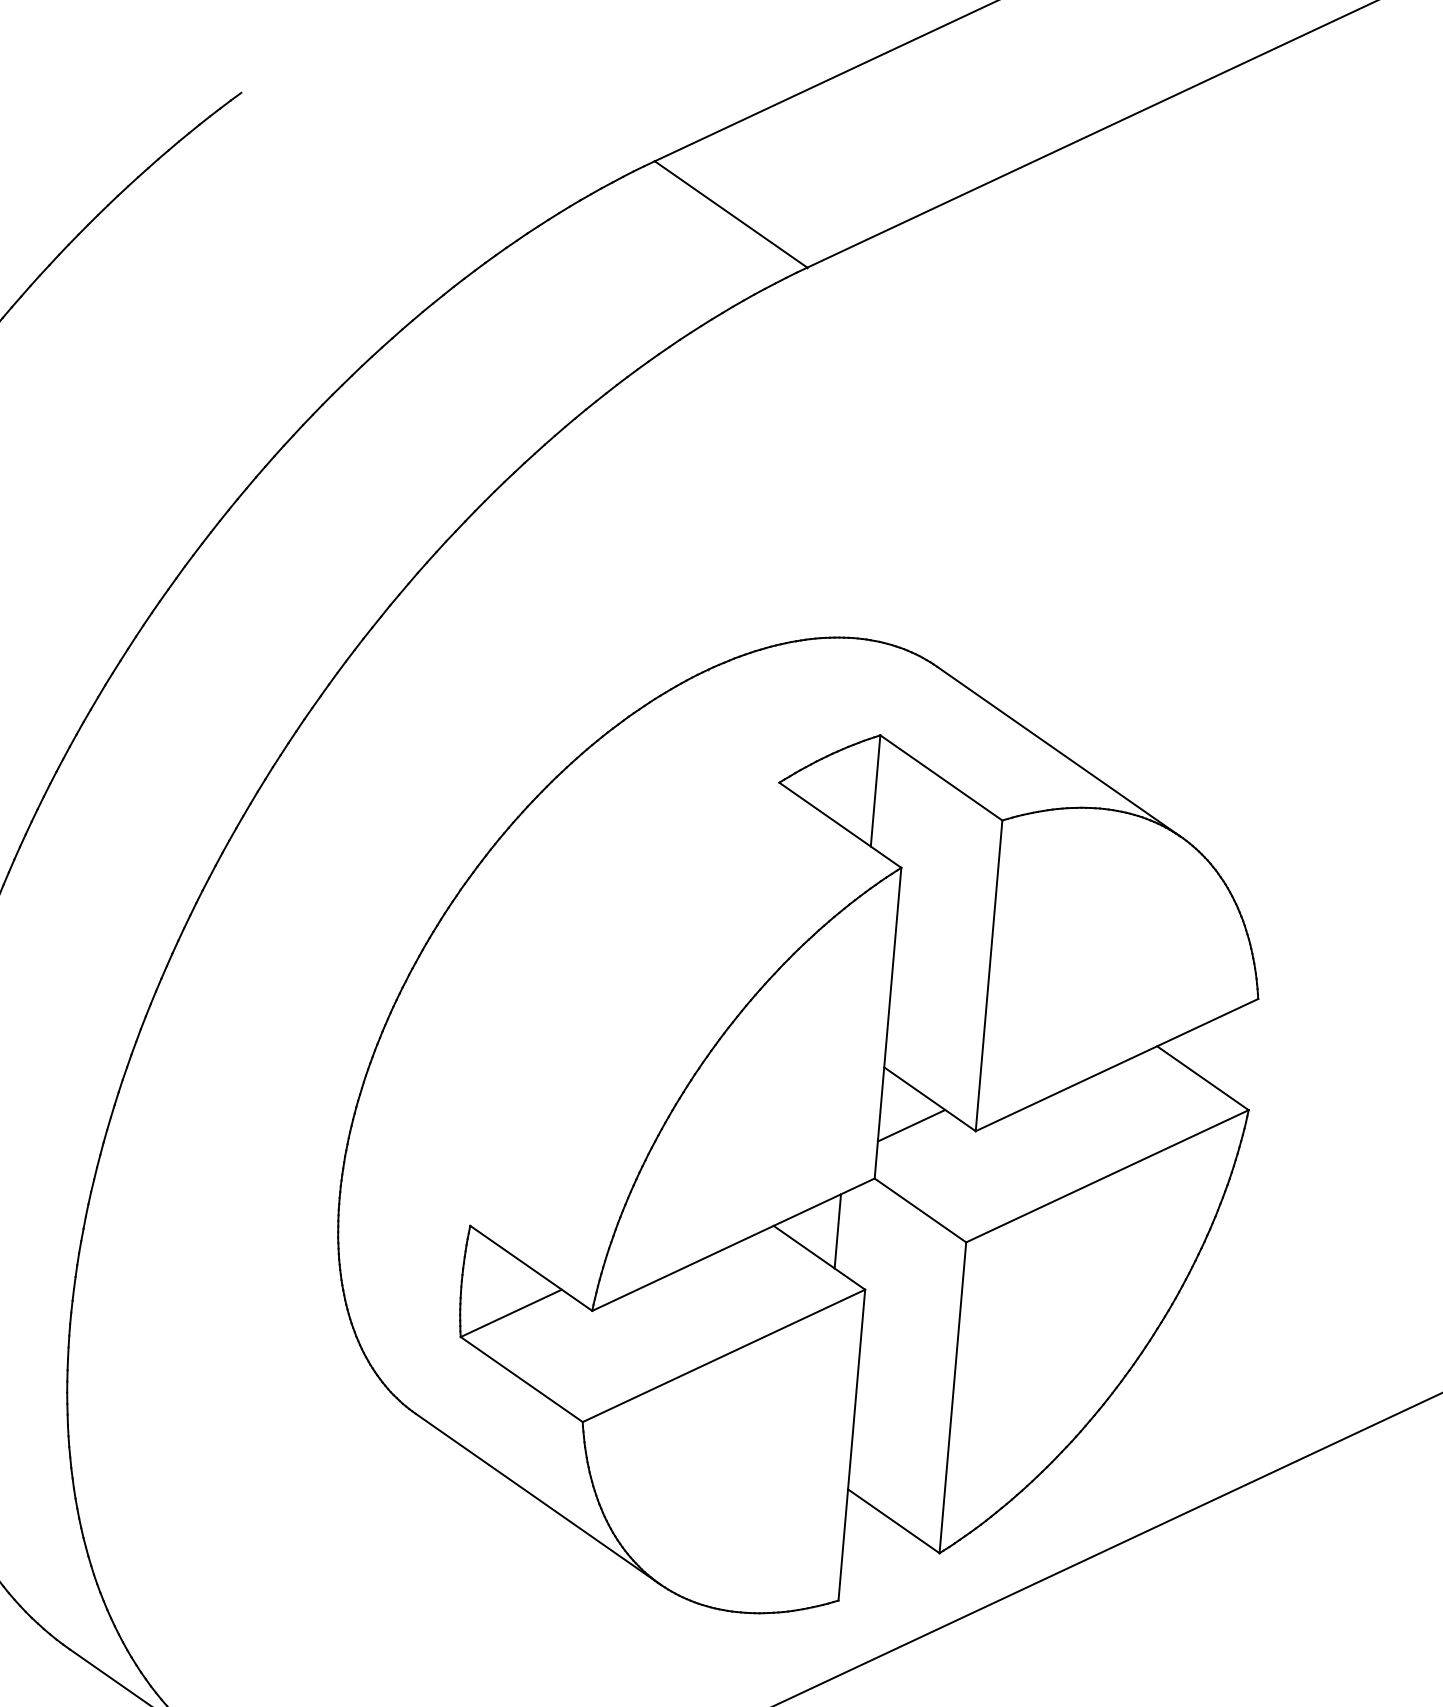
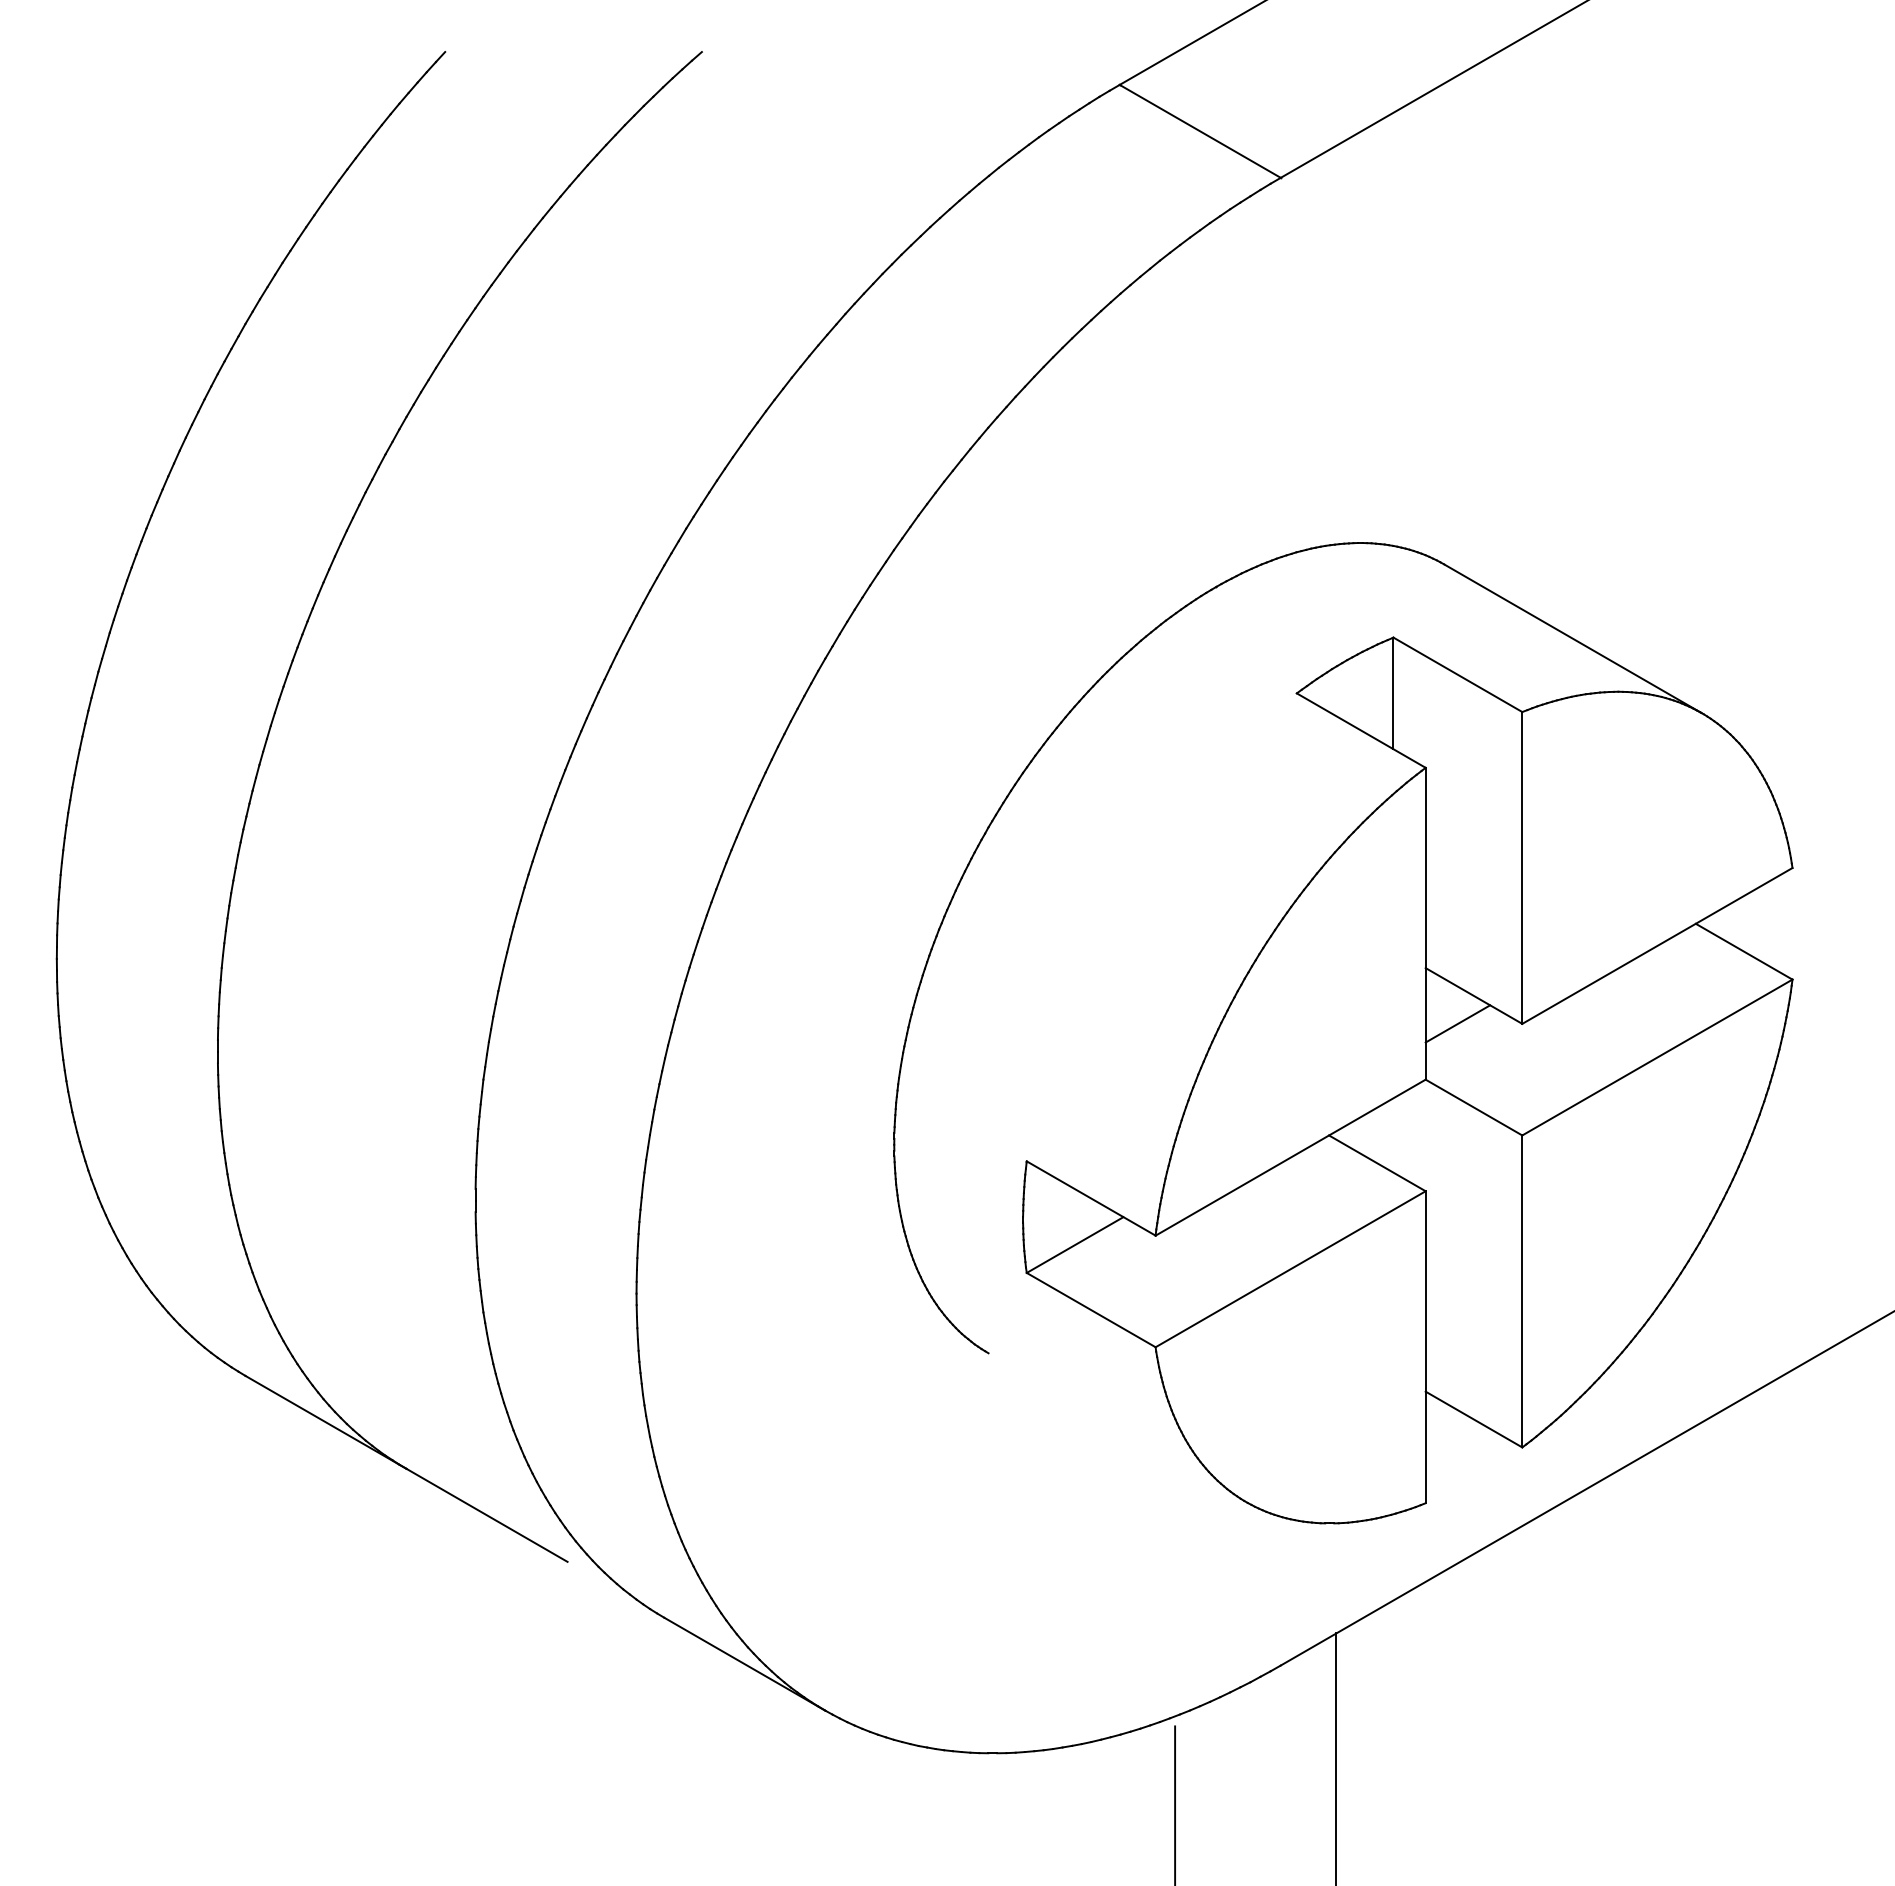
line: (837, 1231) -> (1393, 1135), removed
line: (537, 1498) -> (1117, 1427), removed

